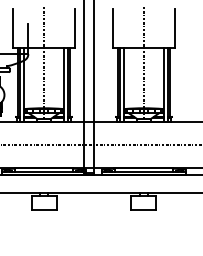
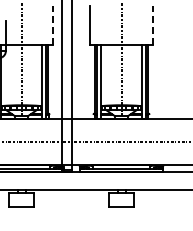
line: (75, 28) -> (53, 25), solid -> dashed
line: (175, 28) -> (153, 25), solid -> dashed

